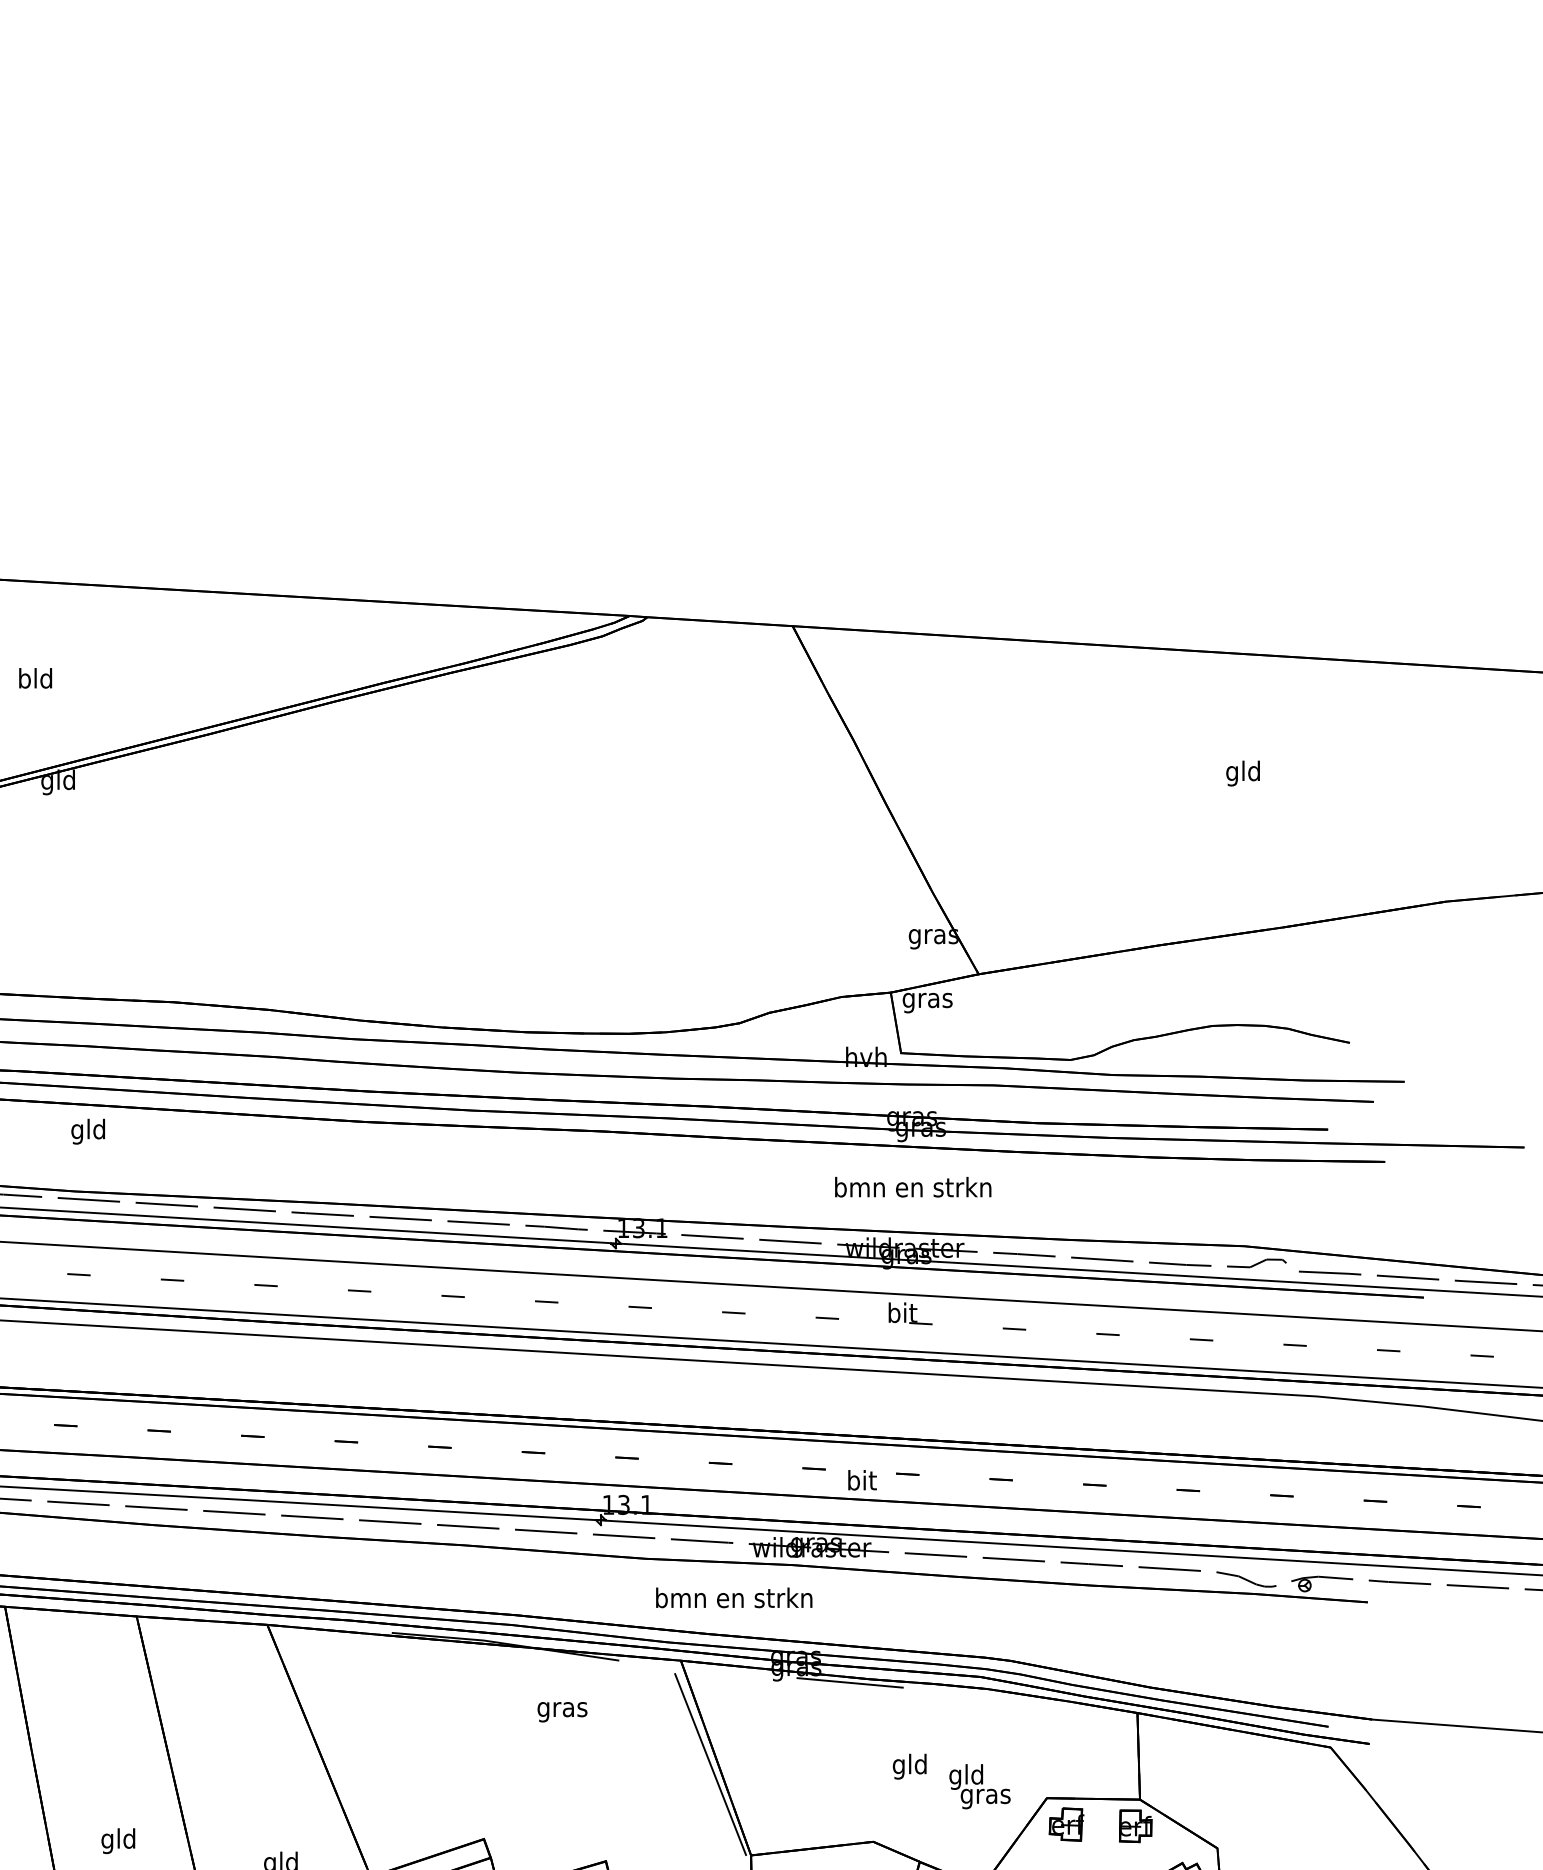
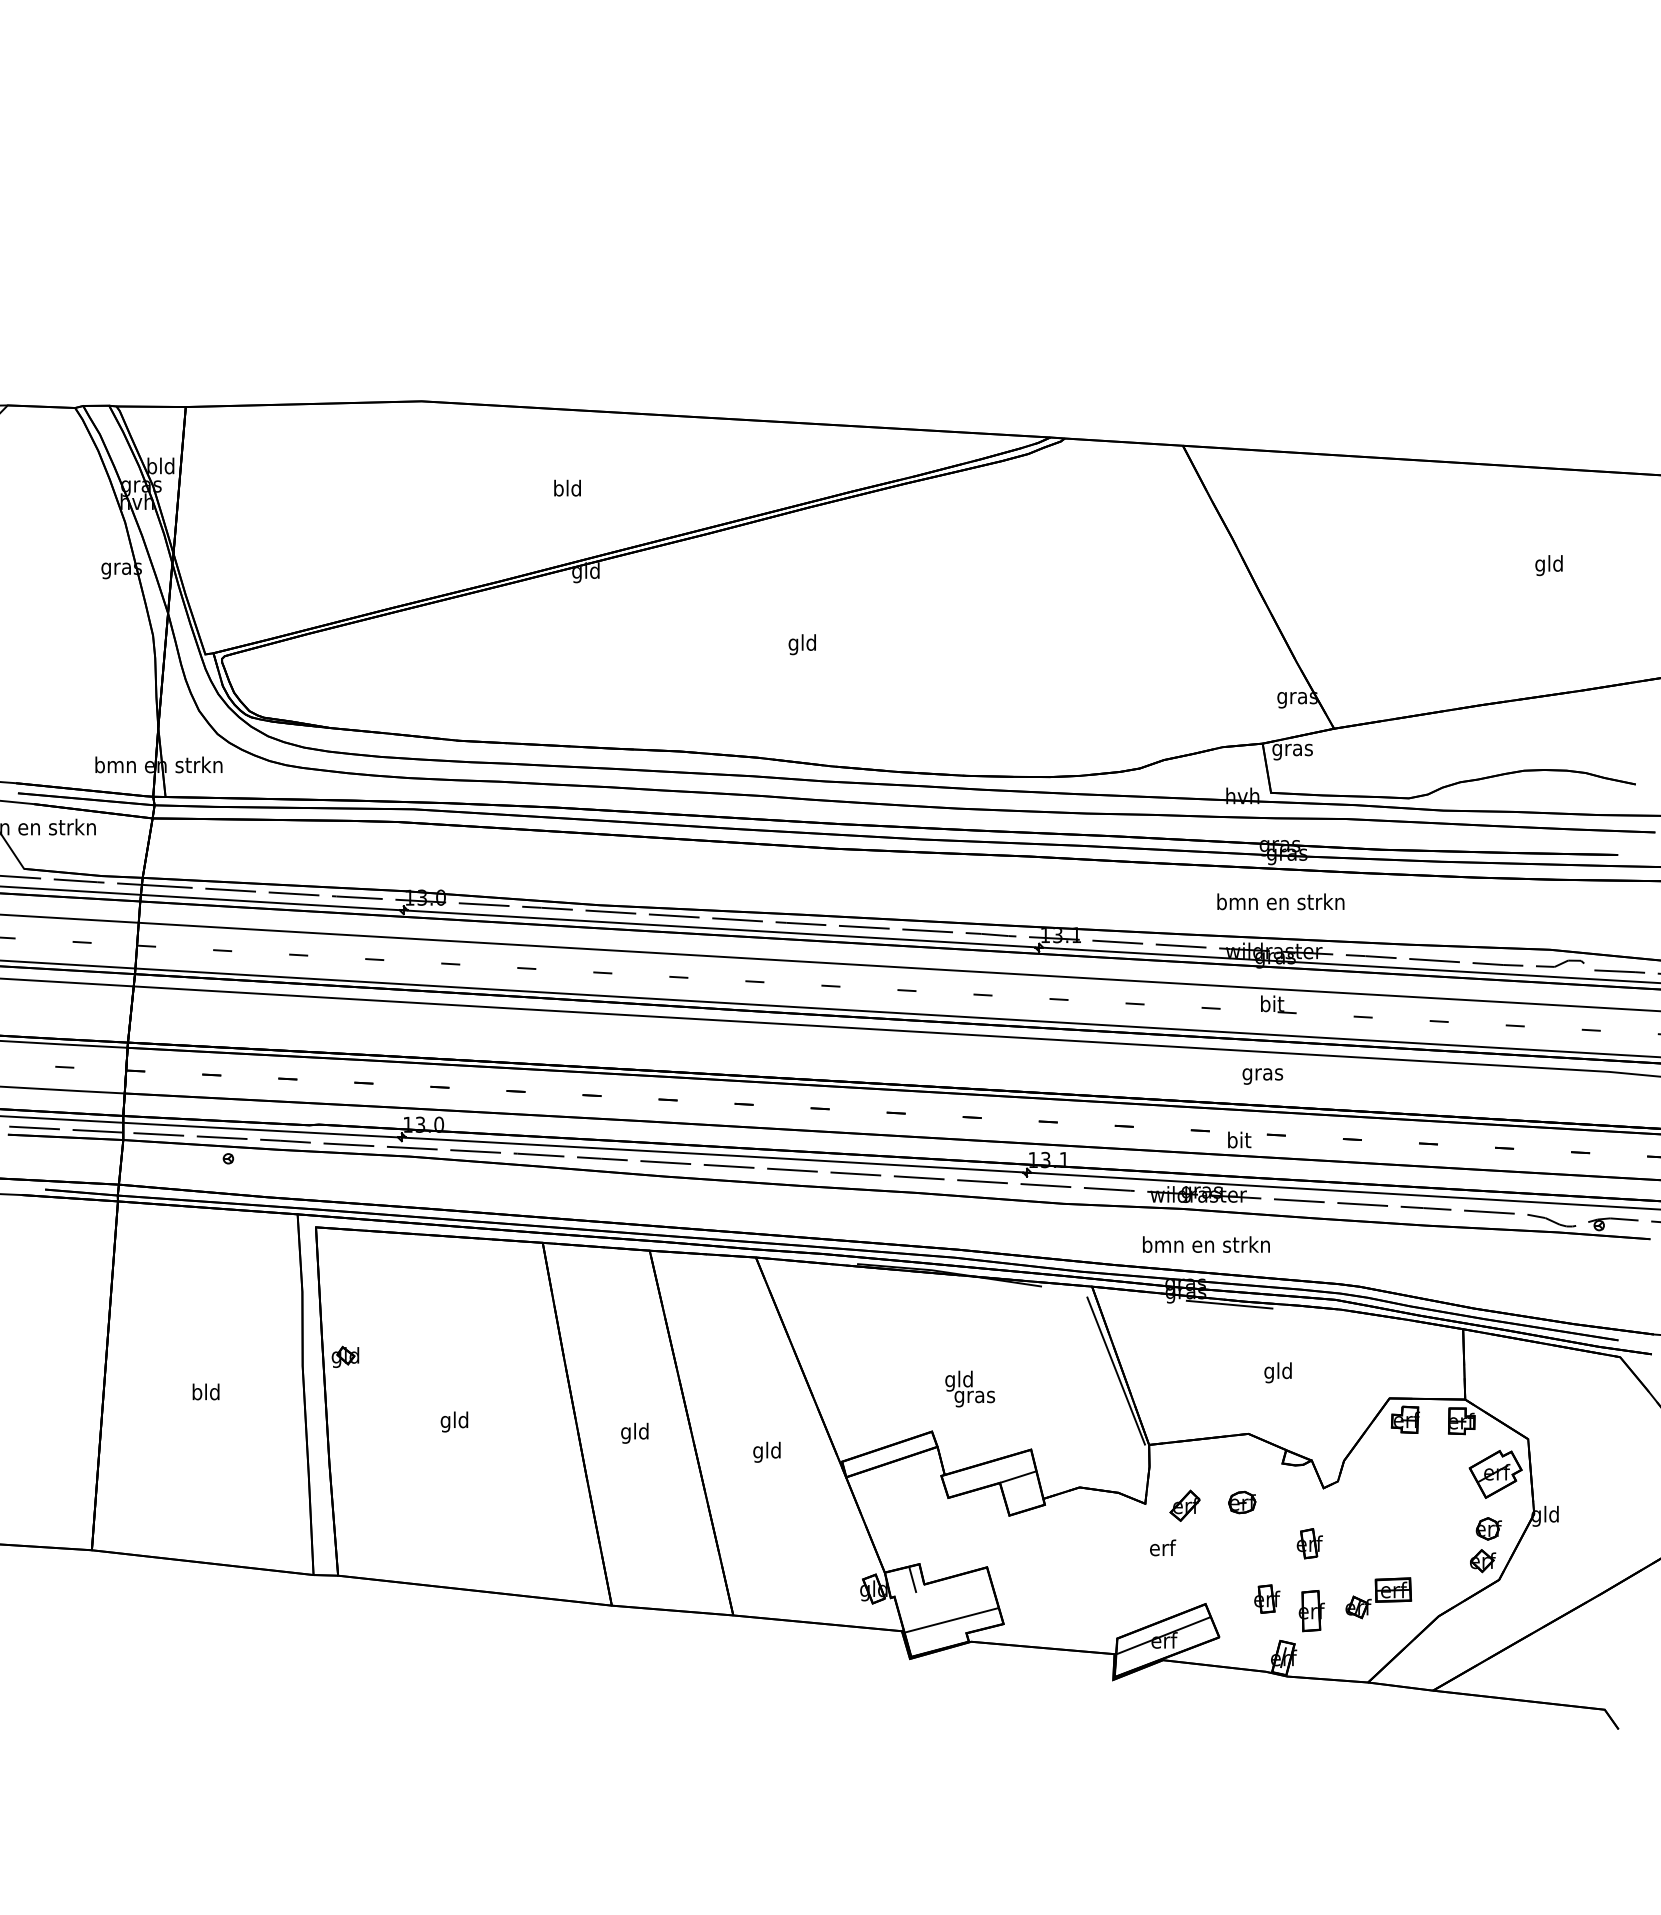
text: (87, 1131) -> (801, 644), moved
text: (734, 1597) -> (1206, 1244), moved
text: (562, 1712) -> (1262, 1076), moved
text: (980, 1785) -> (970, 1388), moved

